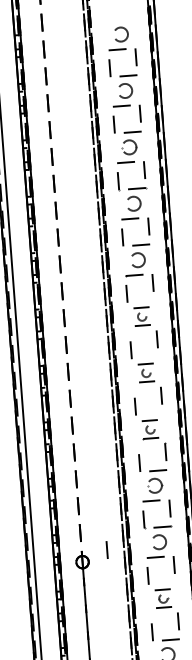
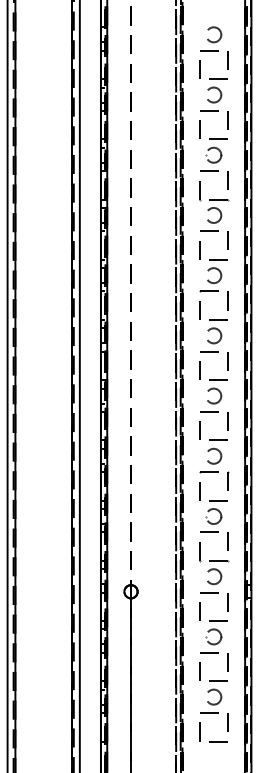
part: (141, 316) -> (213, 335), size x1.67
part: (146, 372) -> (213, 395), size x1.67
part: (150, 429) -> (213, 456), size x1.67
line: (106, 549) -> (157, 580), removed
part: (163, 598) -> (213, 636), size x1.67

